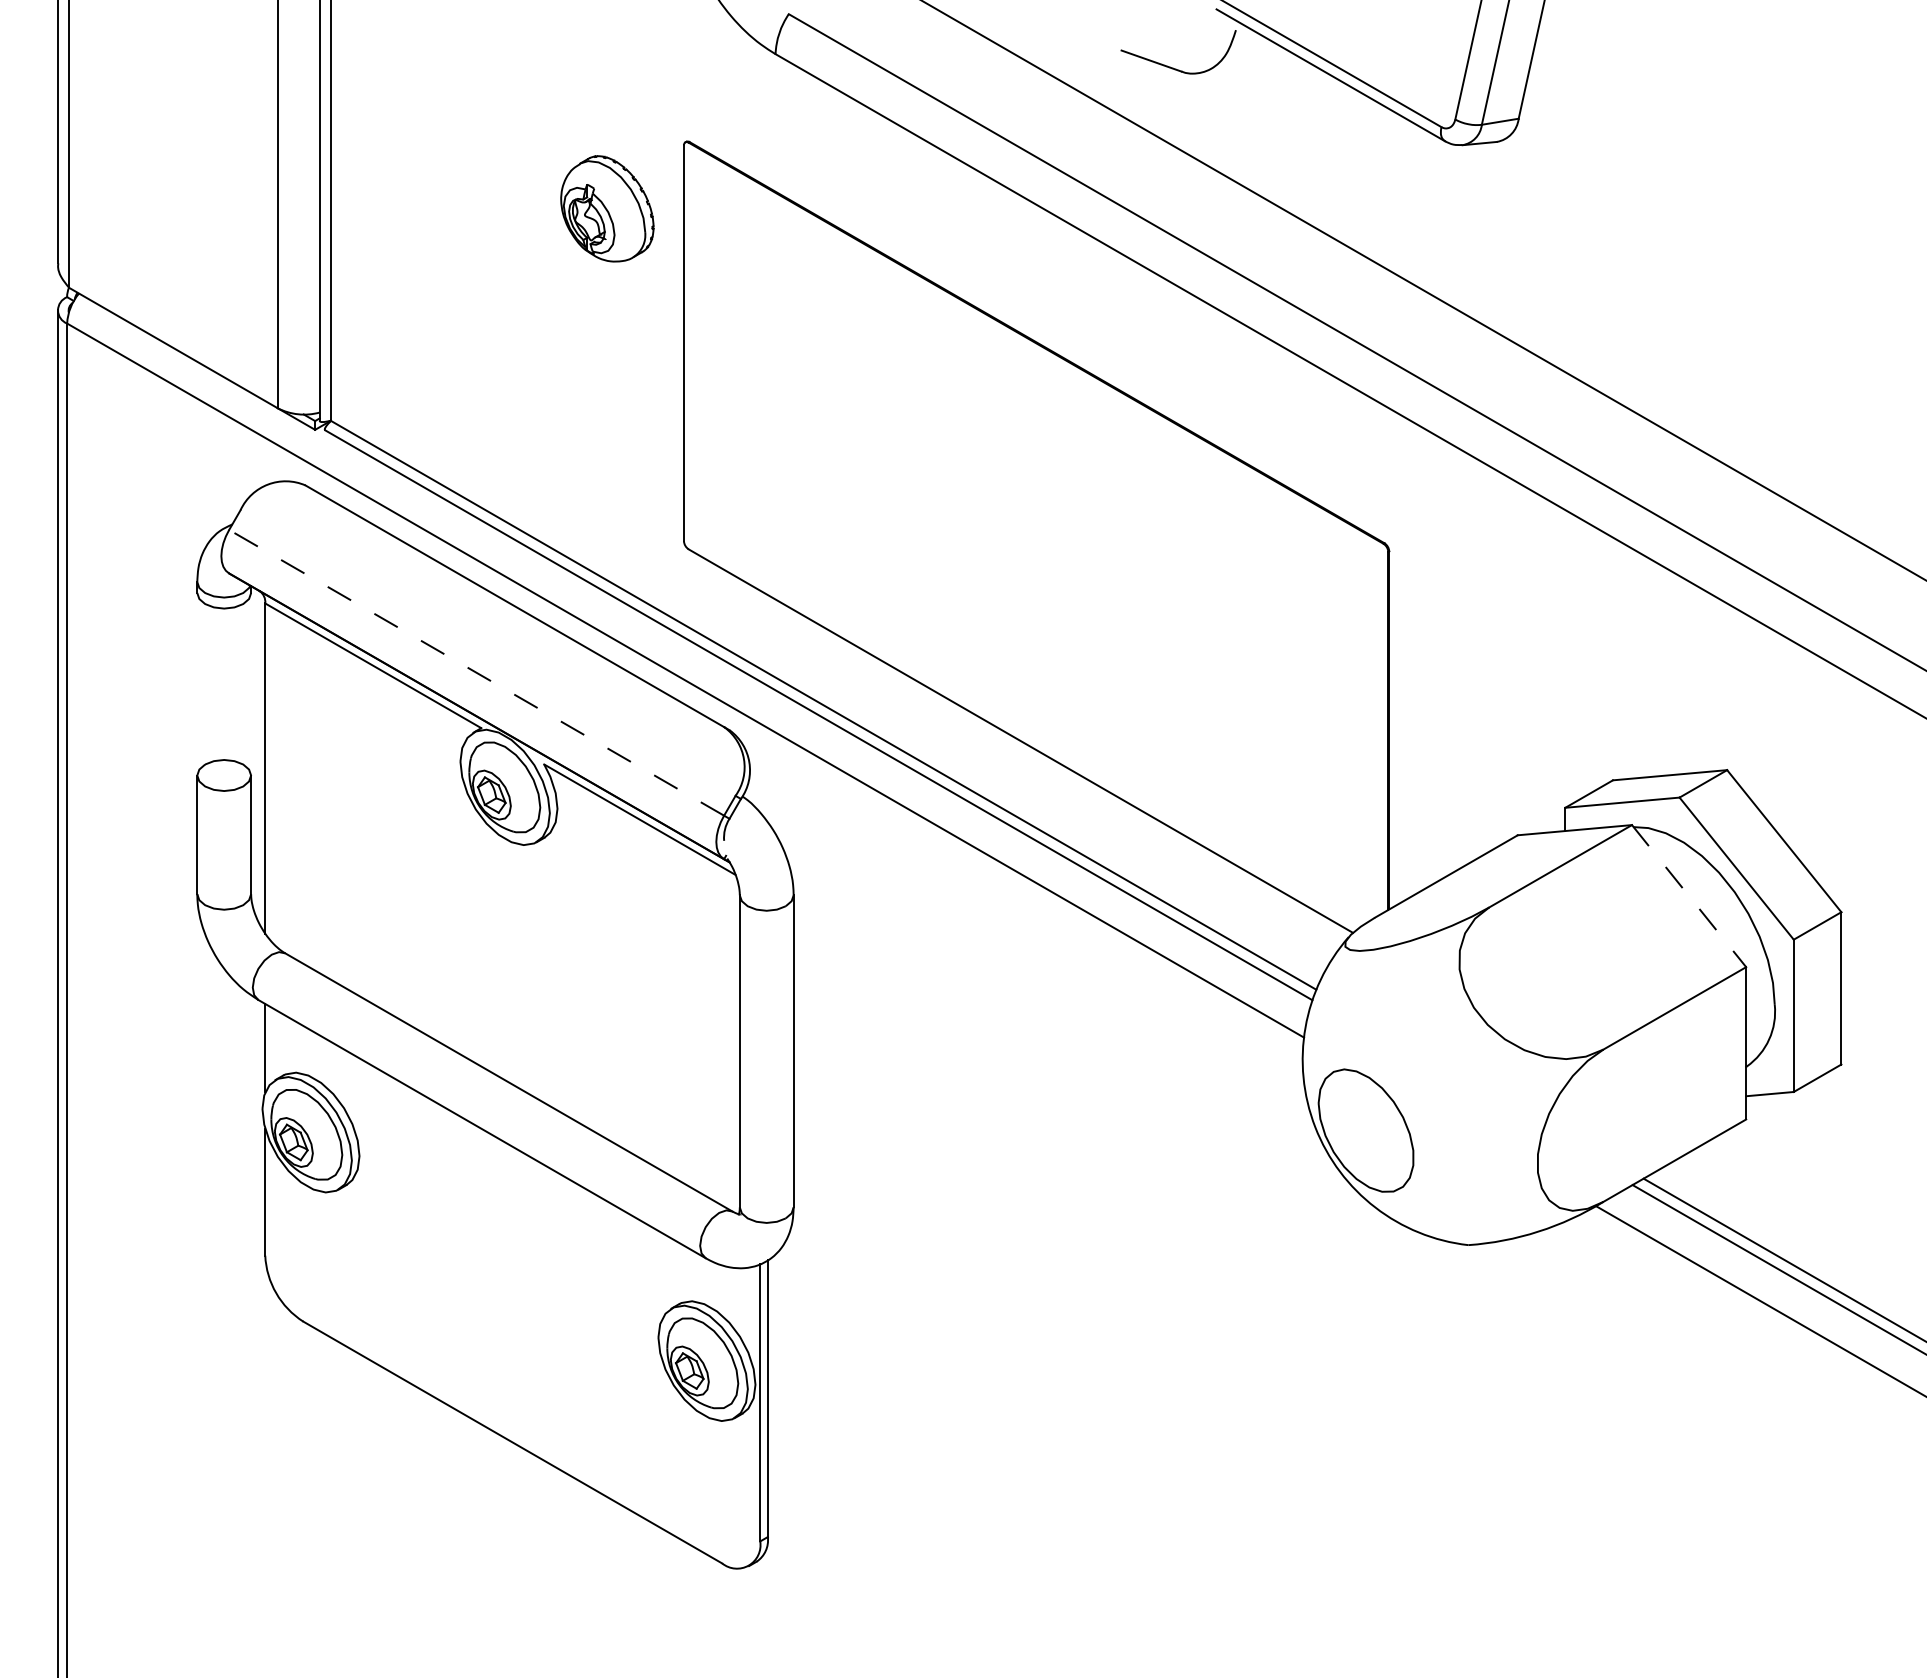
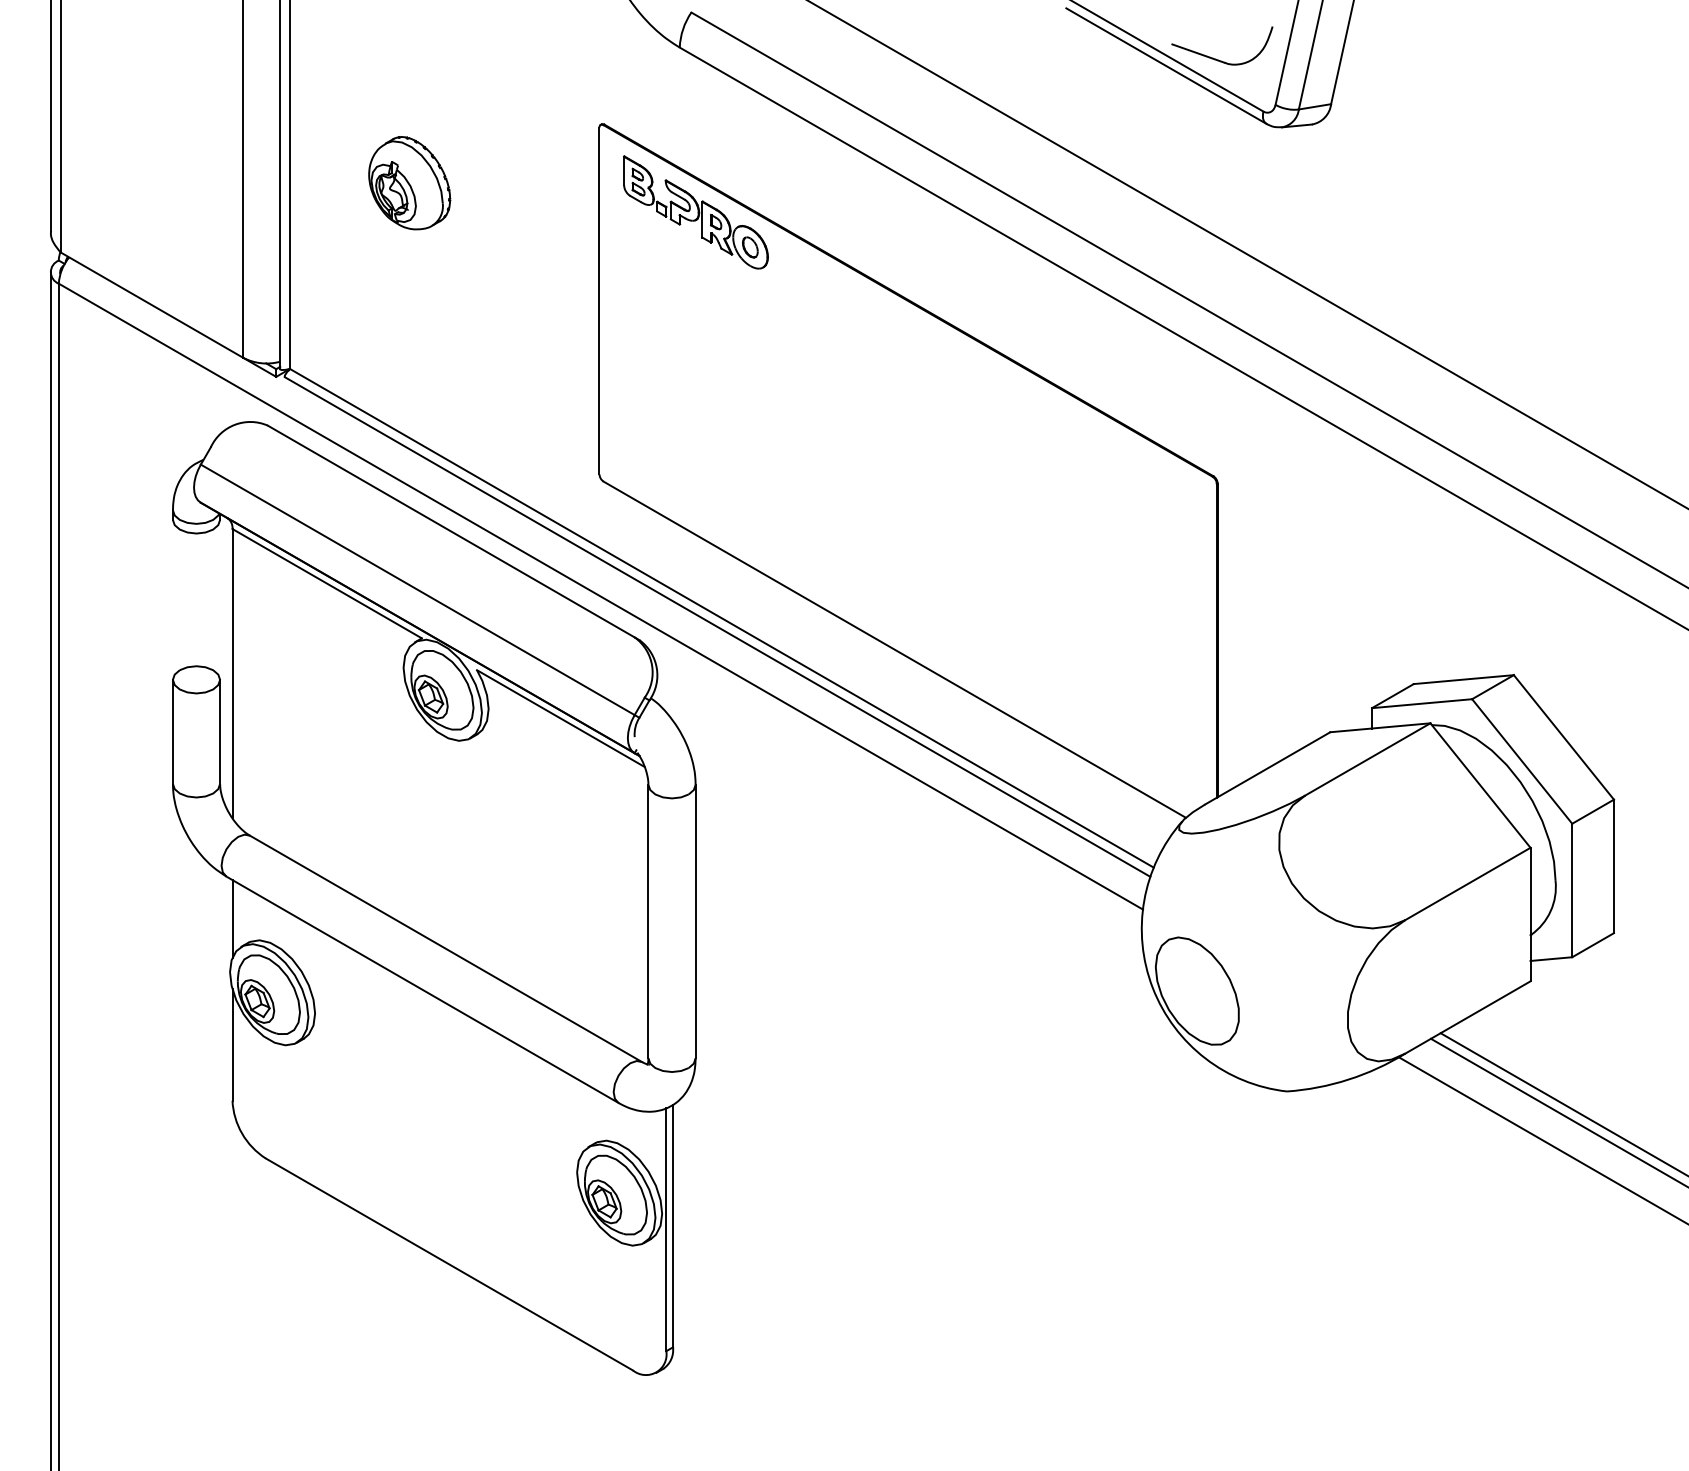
part: (1173, 67) -> (1217, 59), moved
part: (607, 208) -> (409, 182), moved
part: (793, 242) -> (695, 212), added
line: (476, 672) -> (417, 589), dashed -> solid
line: (1689, 896) -> (1480, 785), dashed -> solid

